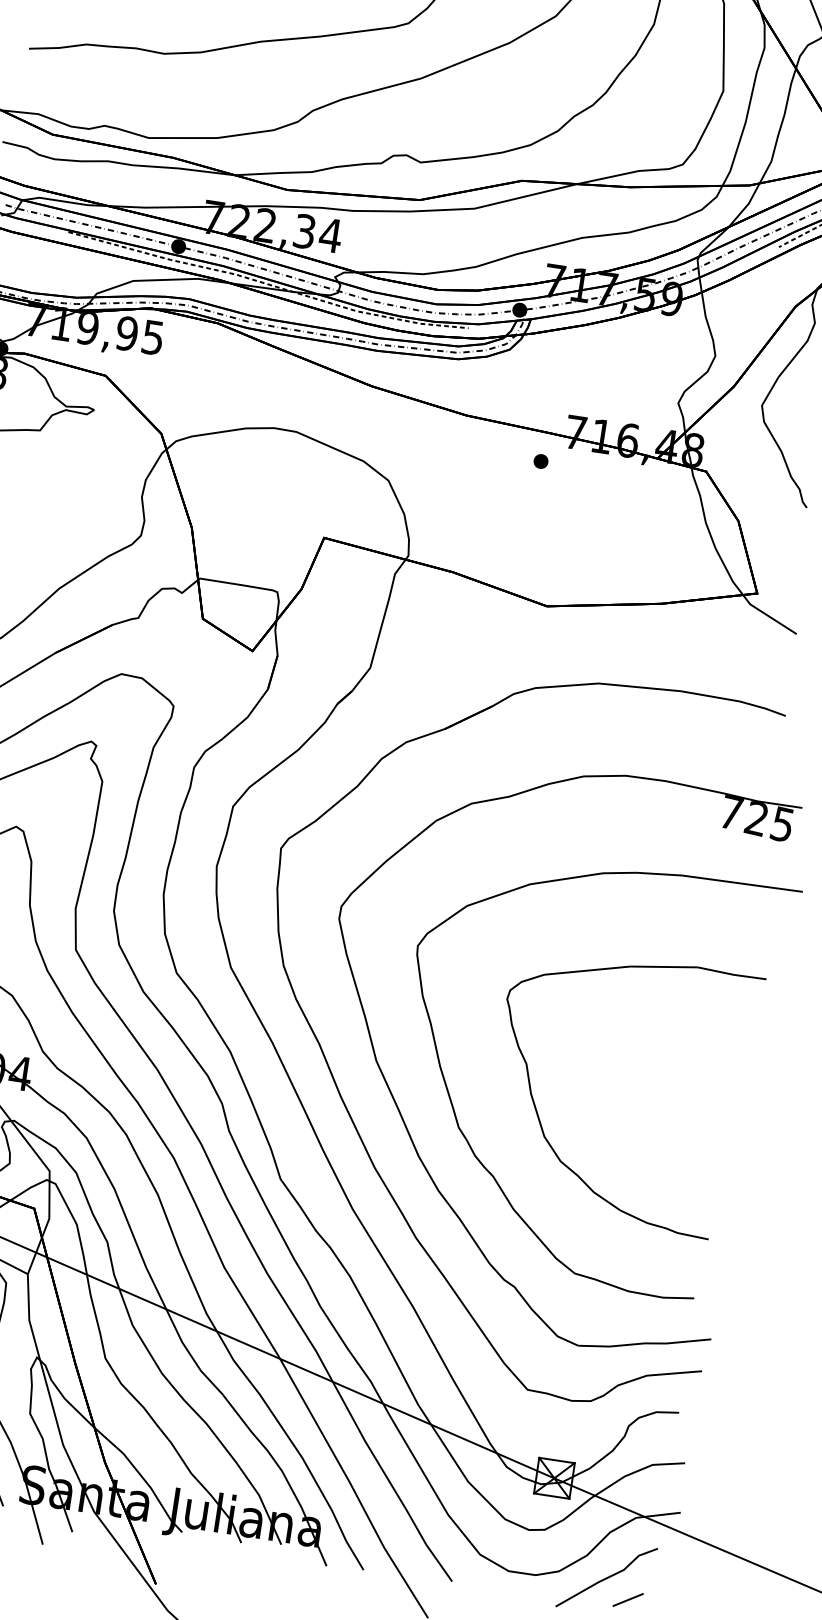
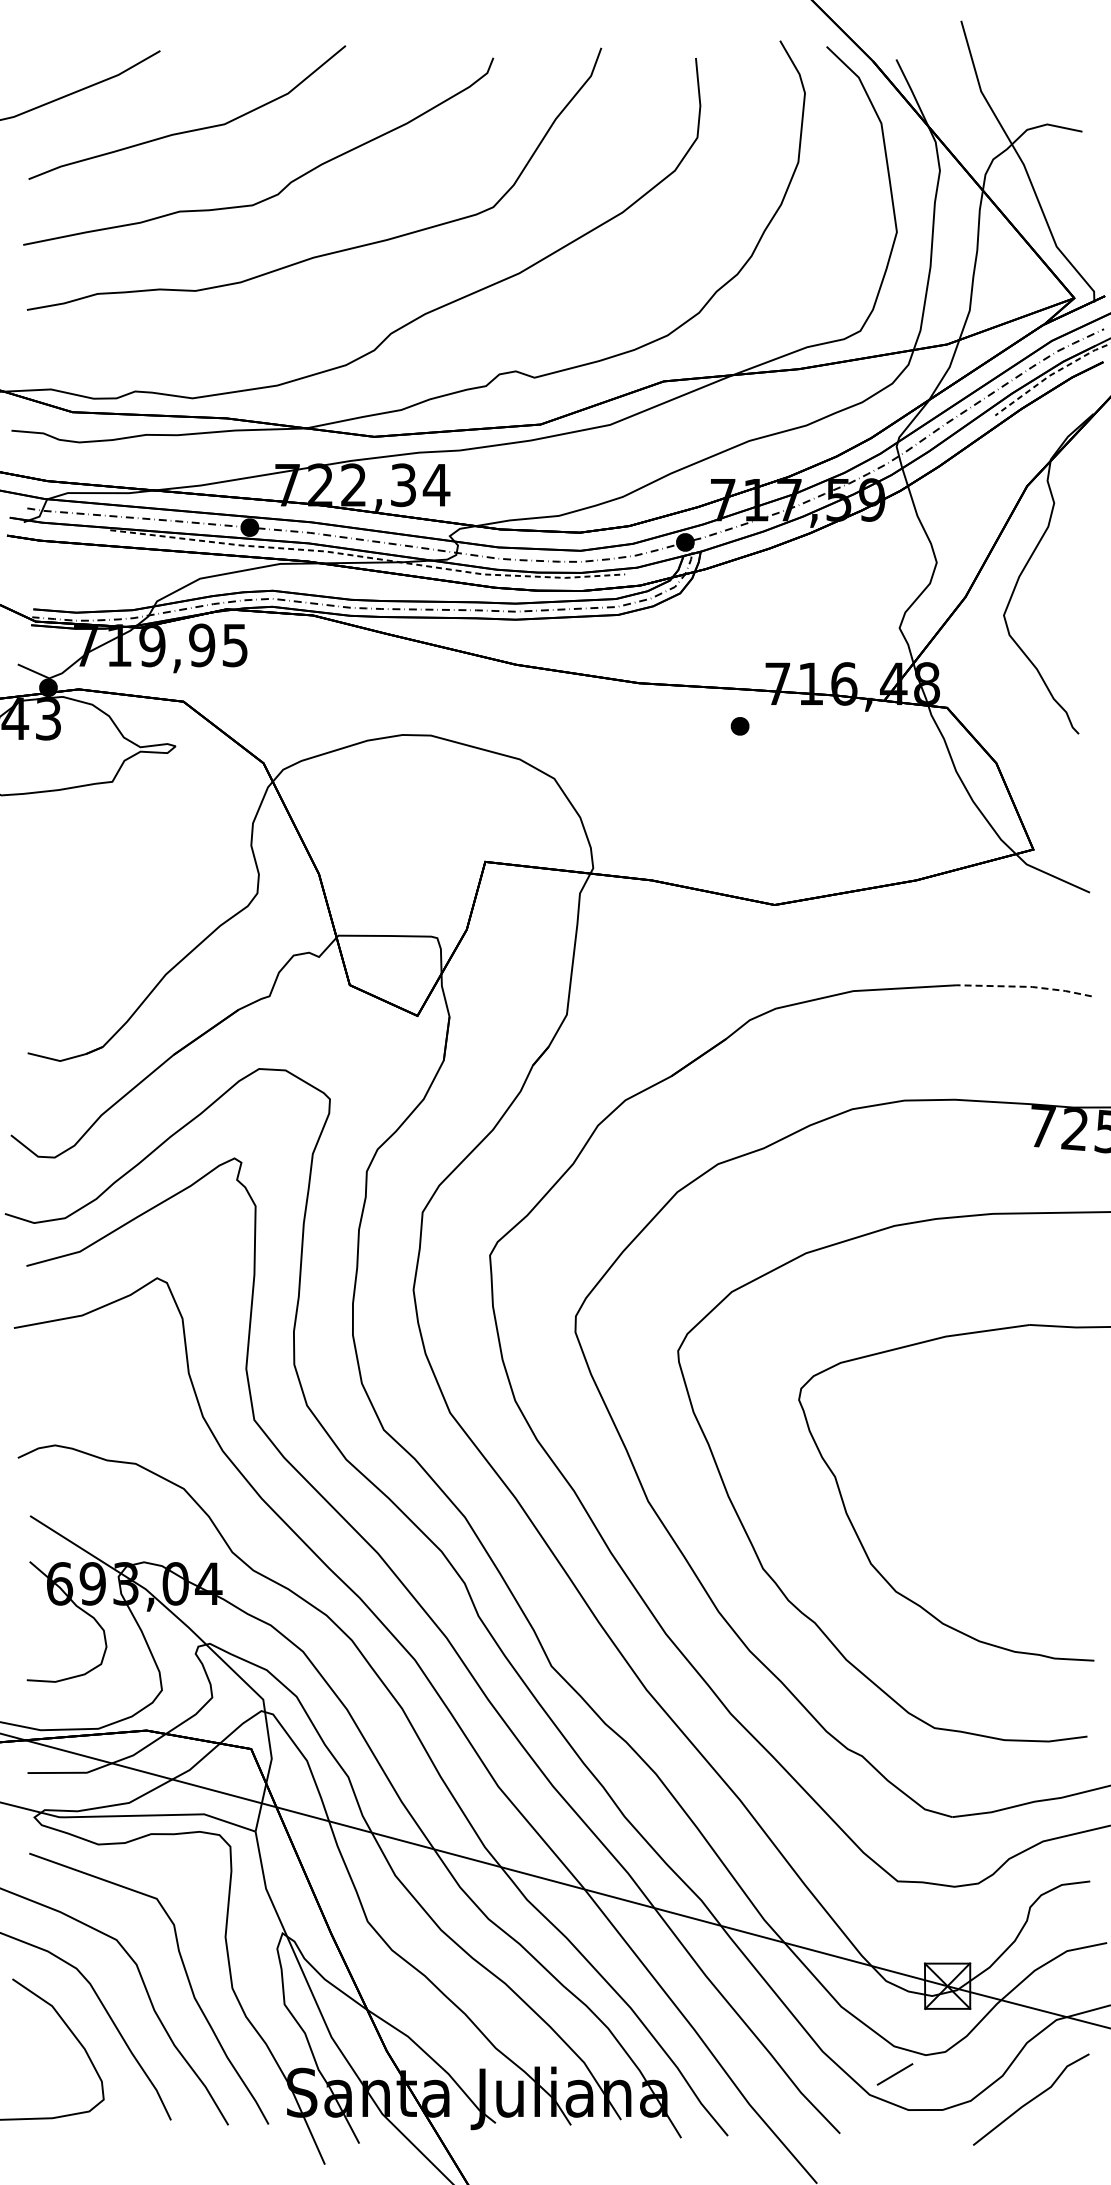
line: (734, 700) -> (1025, 986), solid -> dashed
line: (627, 1599) -> (894, 2074), moved

